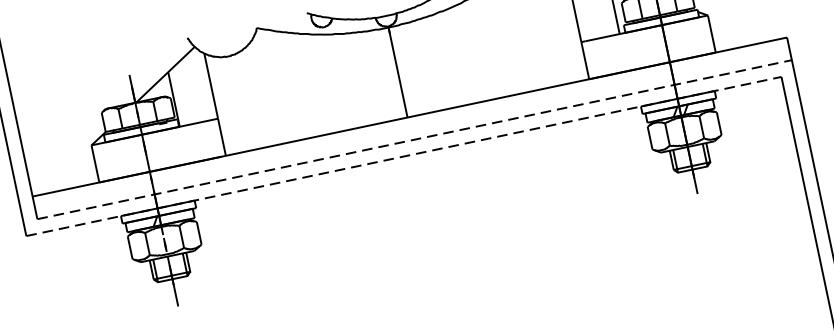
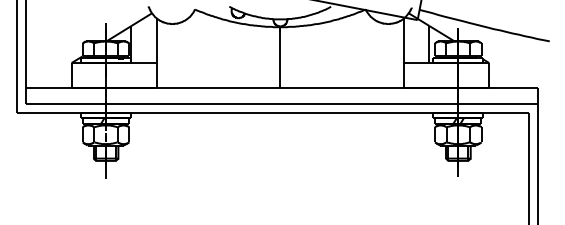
line: (415, 139) -> (282, 103), dashed -> solid
line: (403, 155) -> (272, 112), dashed -> solid

